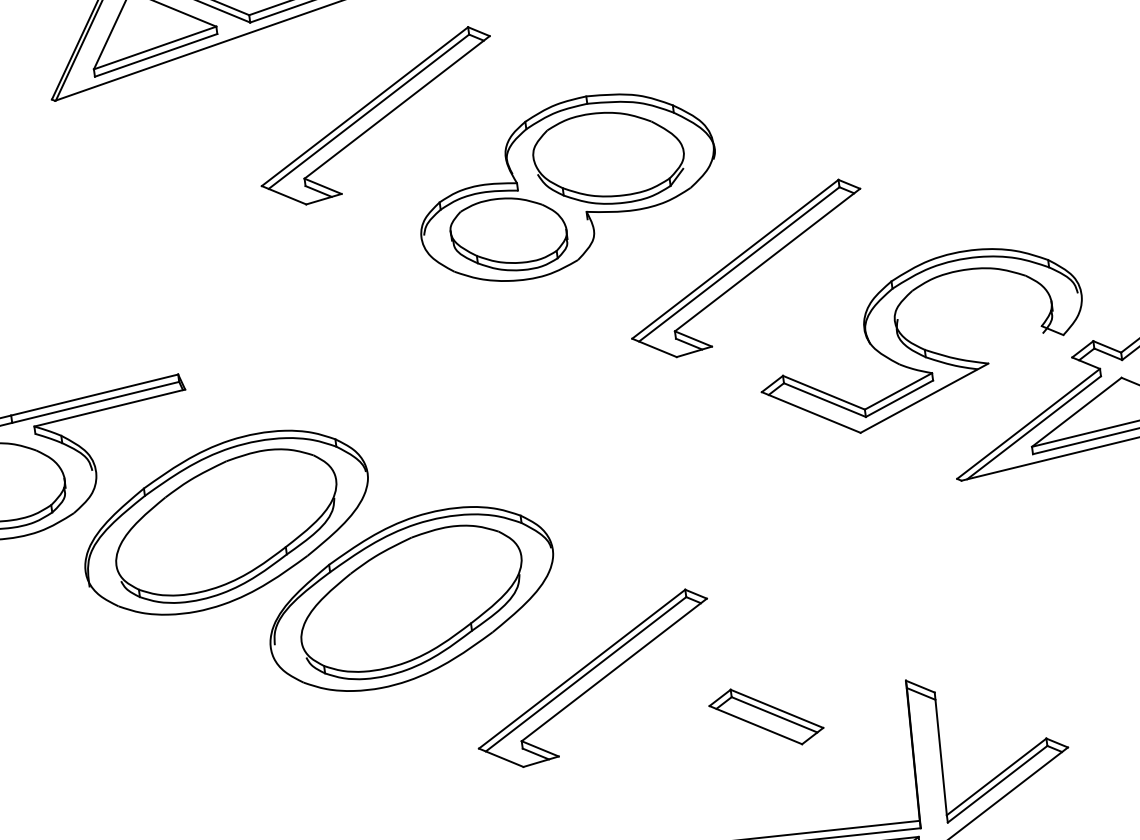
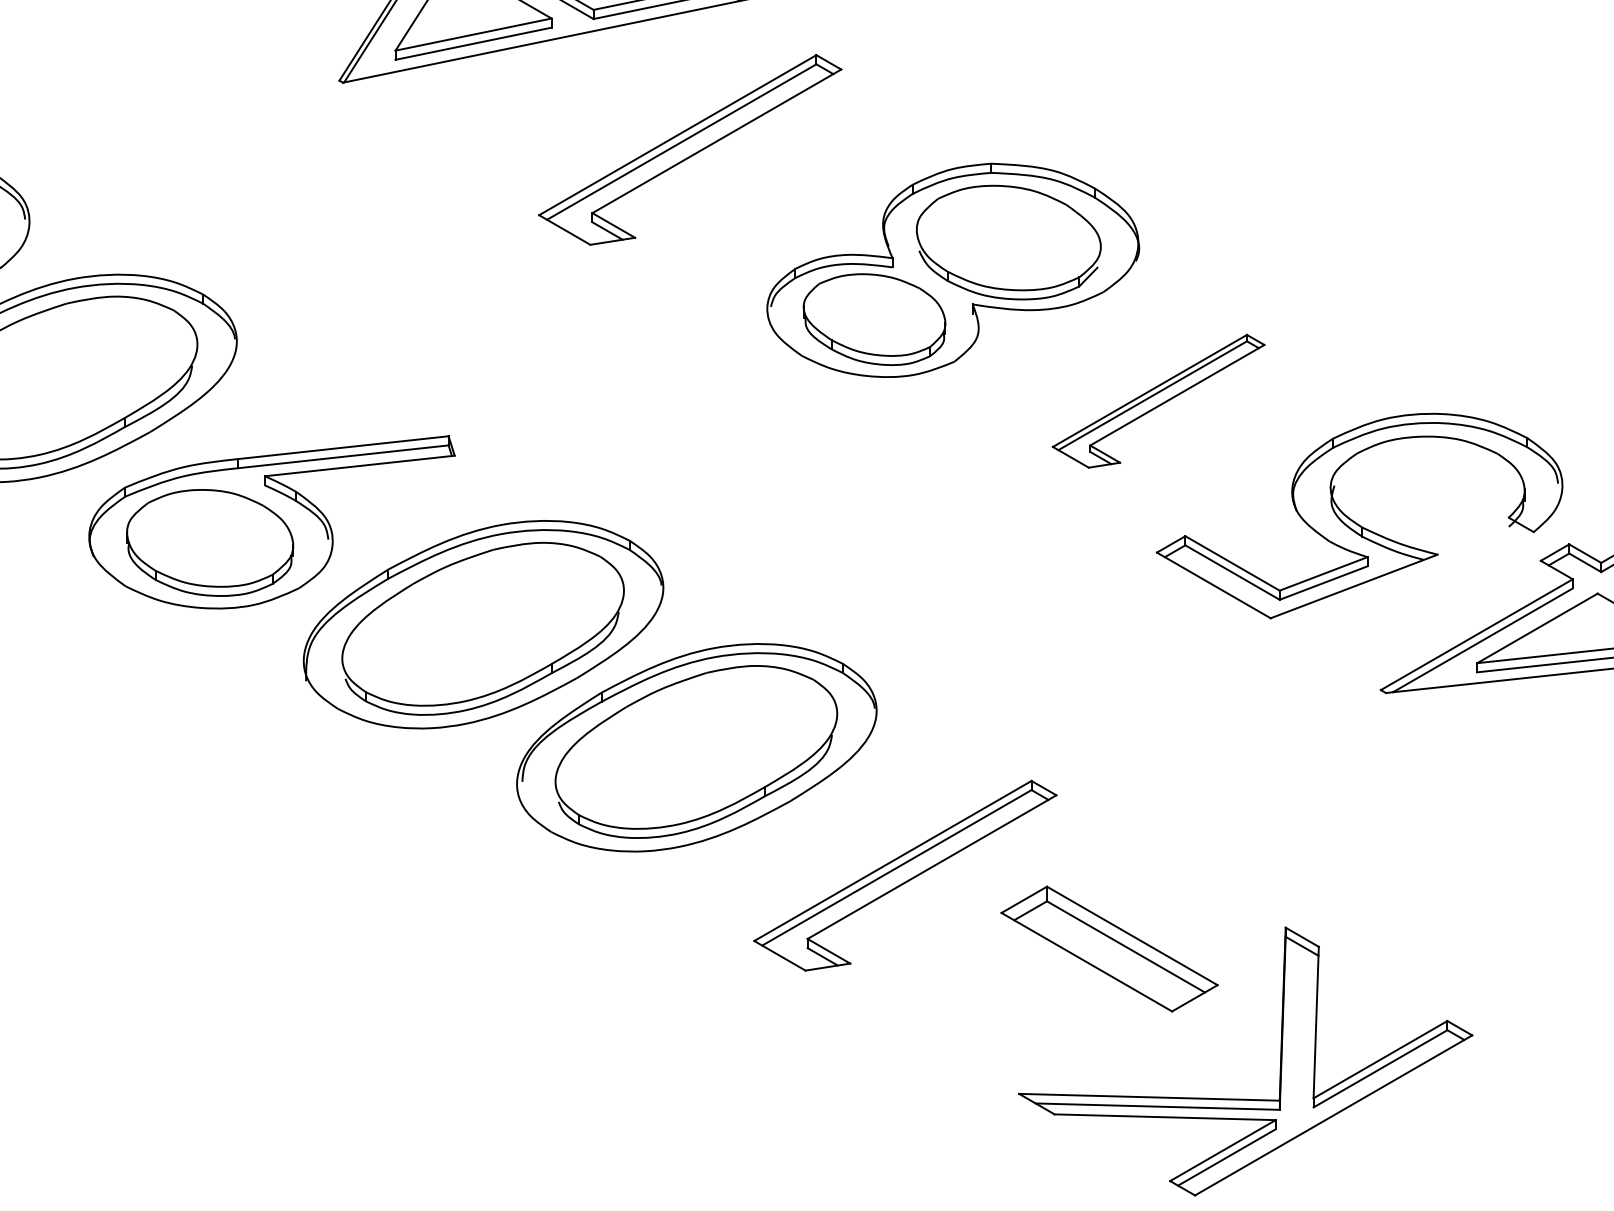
part: (376, 116) -> (690, 149), moved
part: (746, 270) -> (1158, 401), size x0.7
part: (766, 717) -> (1109, 949), size x1.6

